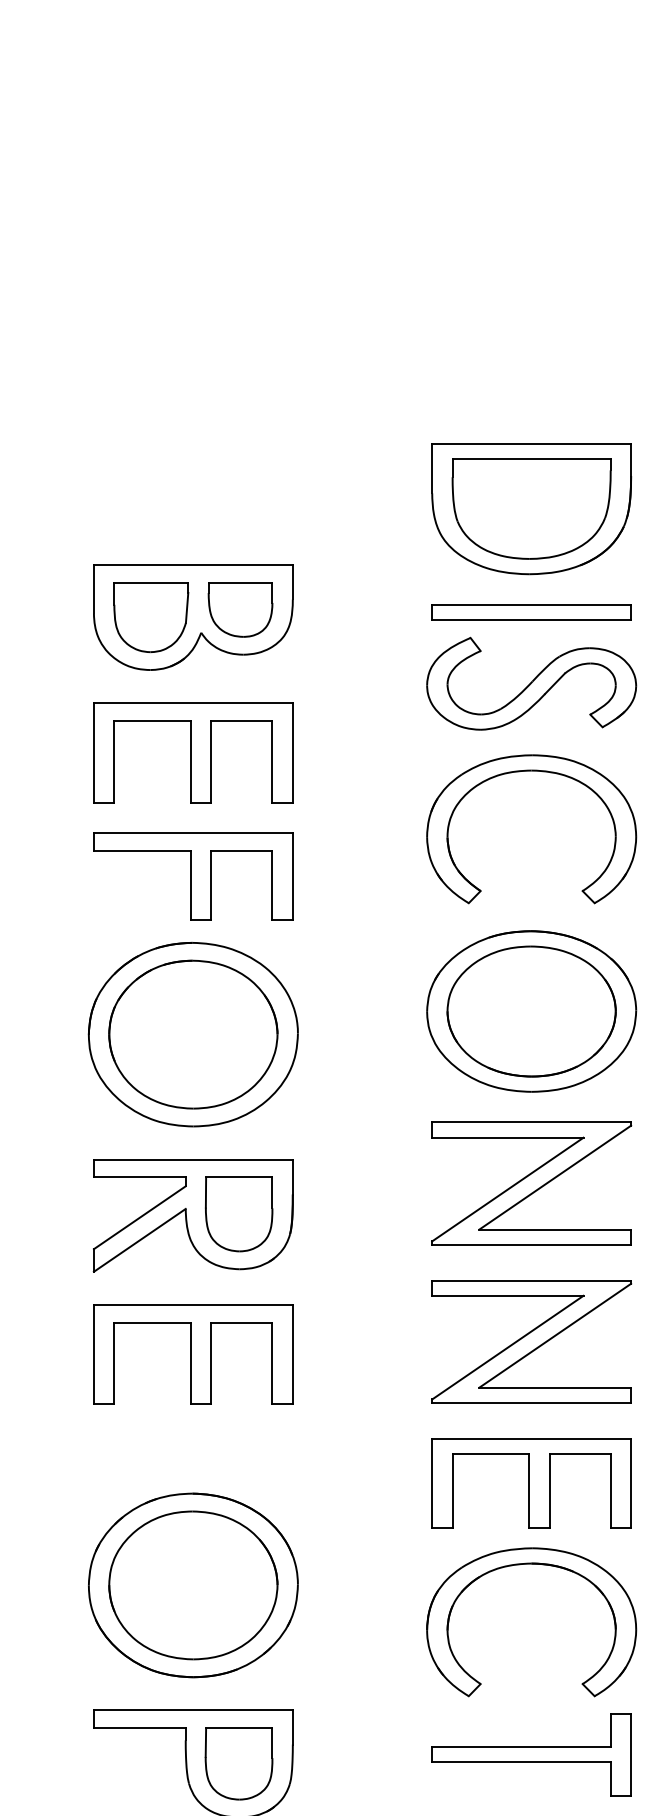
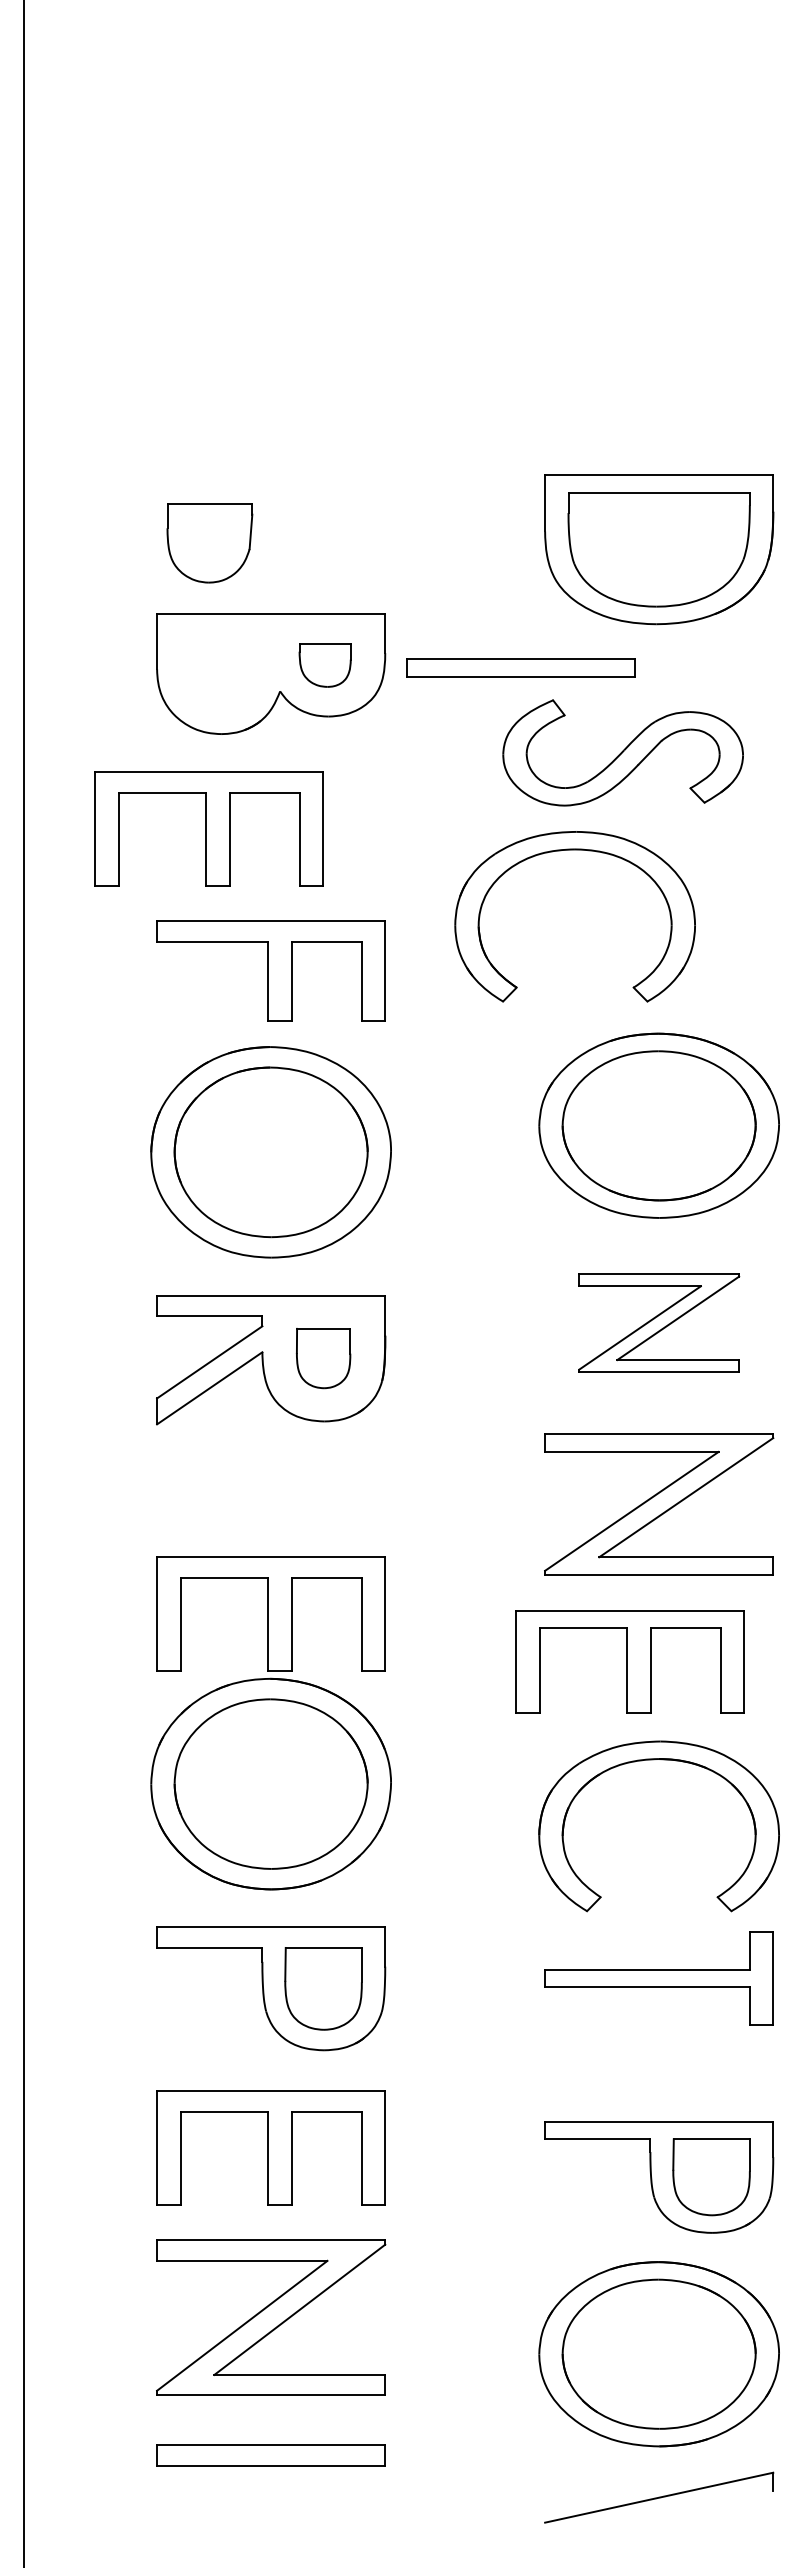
part: (239, 610) -> (324, 665), size x0.7
part: (531, 611) -> (520, 667), moved
part: (150, 618) -> (209, 543), moved
part: (531, 683) -> (622, 752), moved
part: (192, 752) -> (208, 828), moved
part: (531, 771) -> (574, 850), moved
part: (531, 1182) -> (659, 1322), size x0.7
part: (239, 1214) -> (323, 1358), size x0.7
part: (192, 1353) -> (270, 1613), moved
part: (531, 1482) -> (629, 1661), moved

